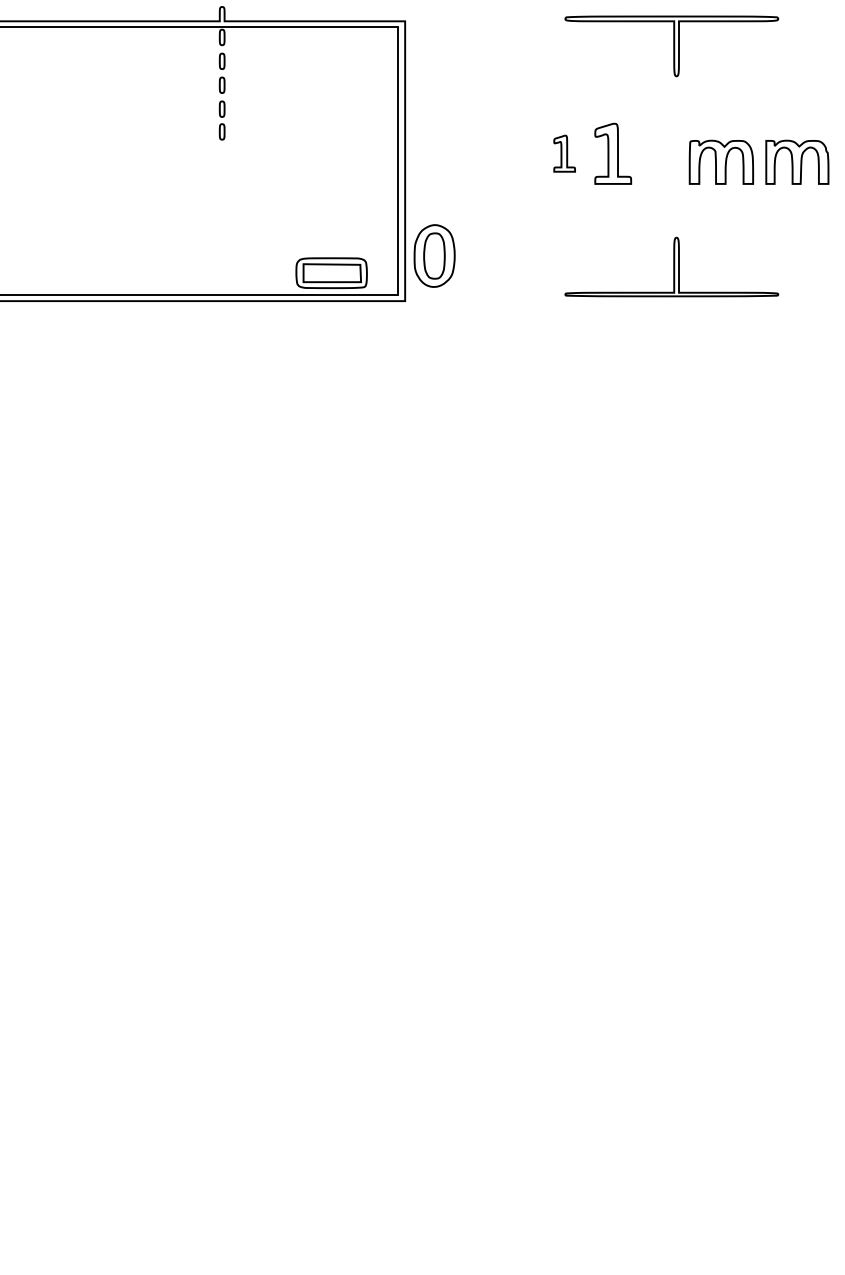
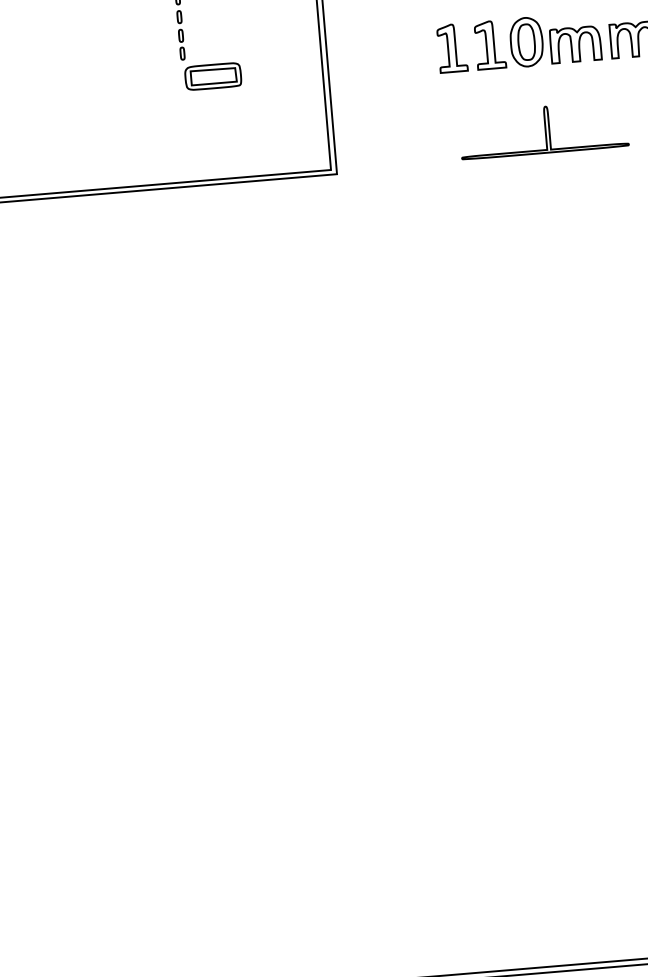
part: (564, 153) -> (452, 48), size x1.67
part: (434, 255) -> (526, 41), moved
part: (331, 272) -> (213, 76), moved

